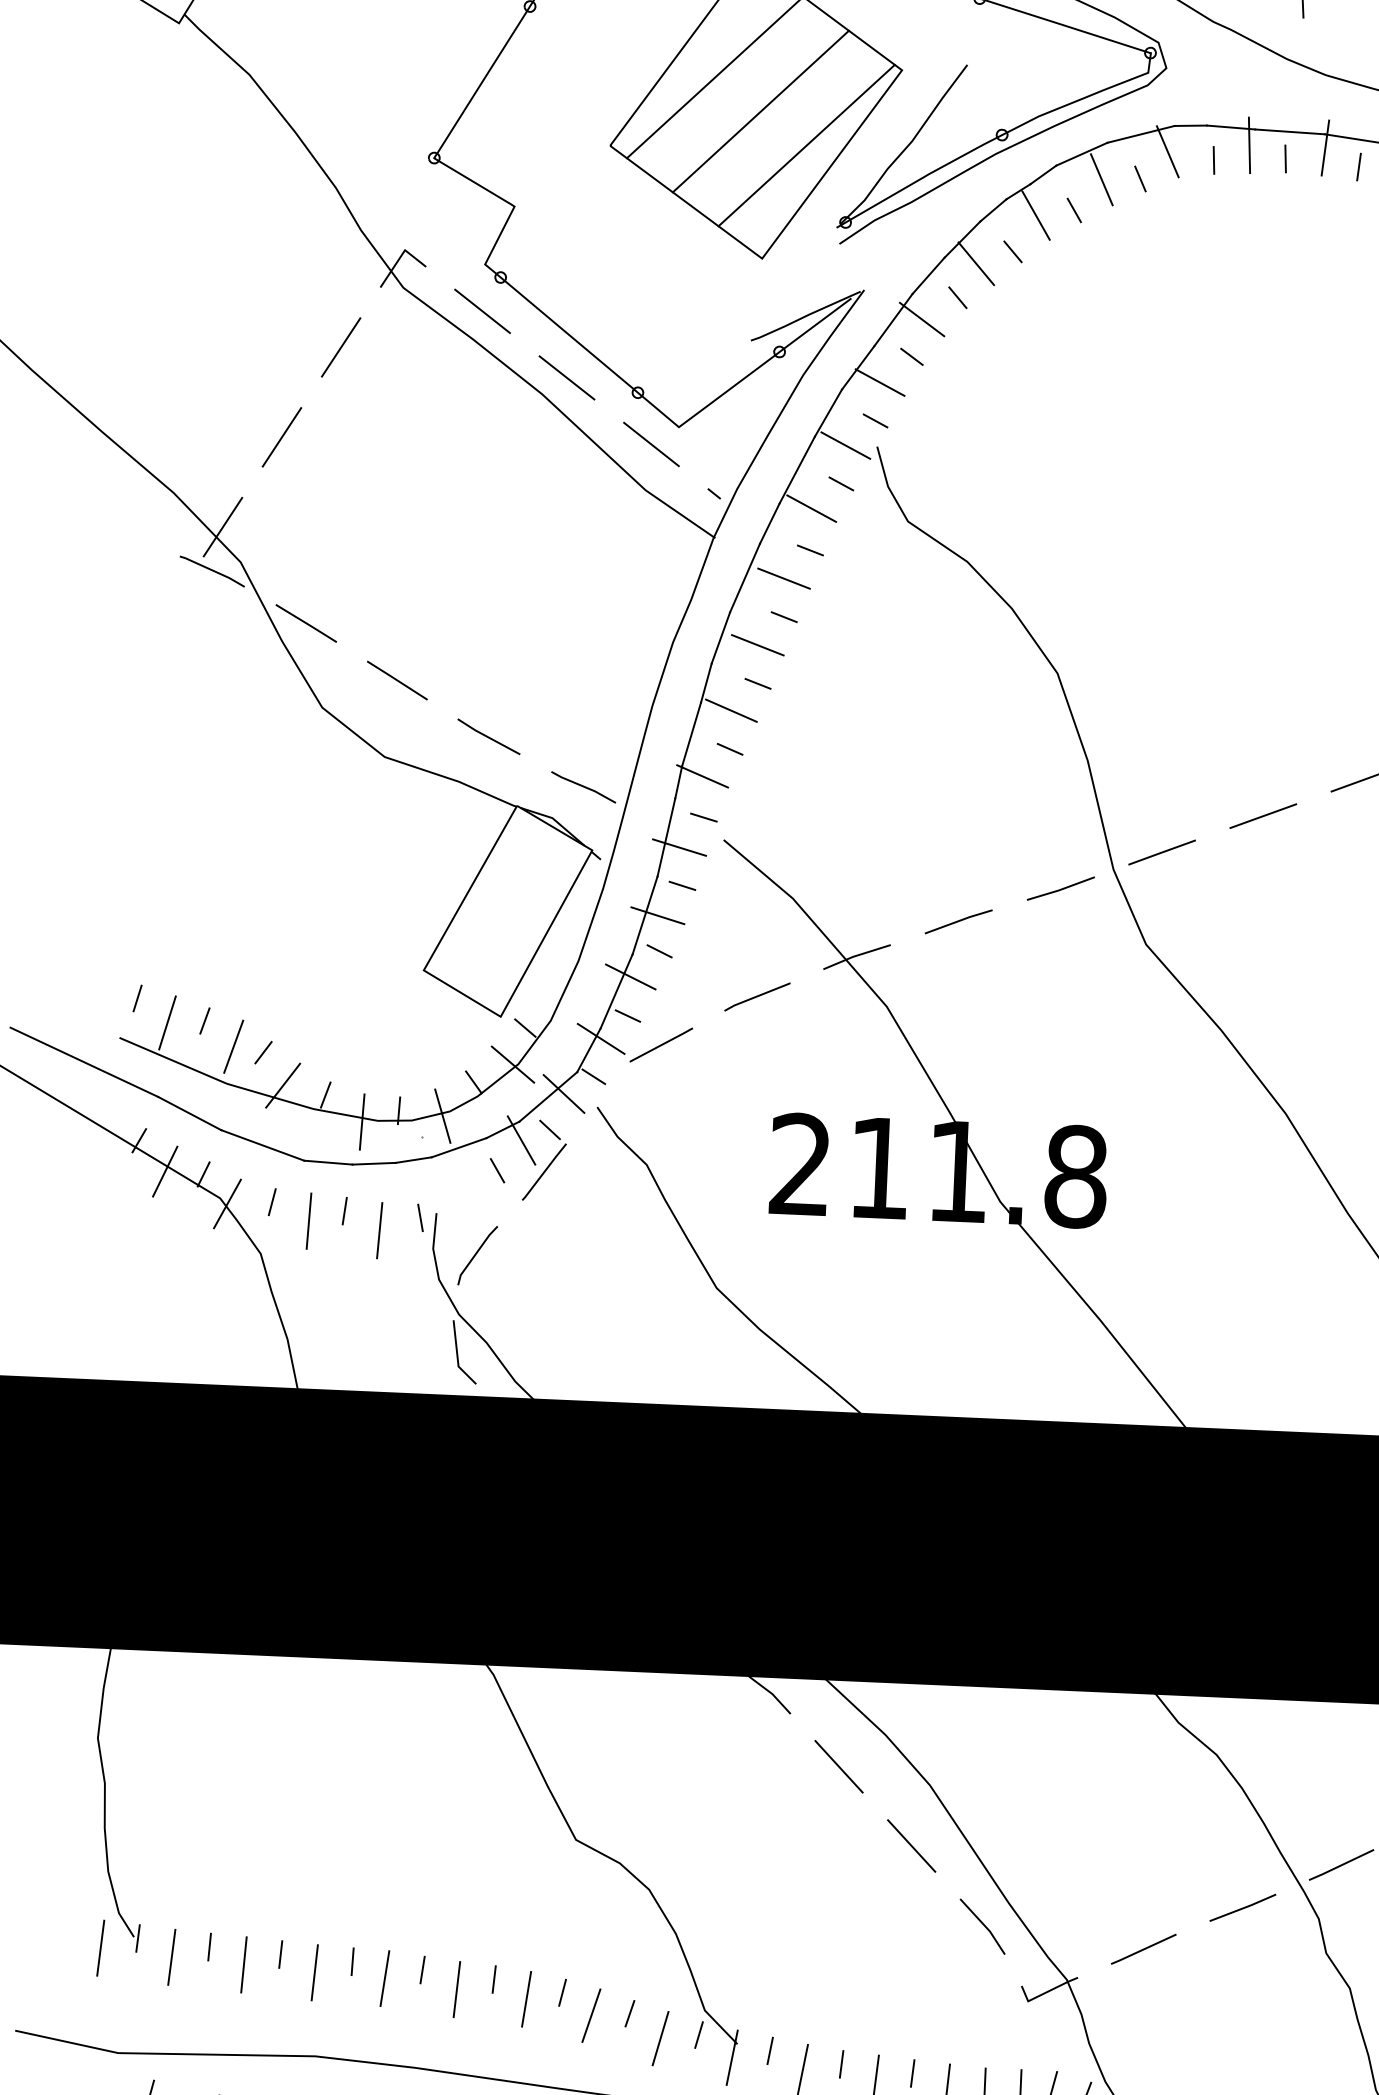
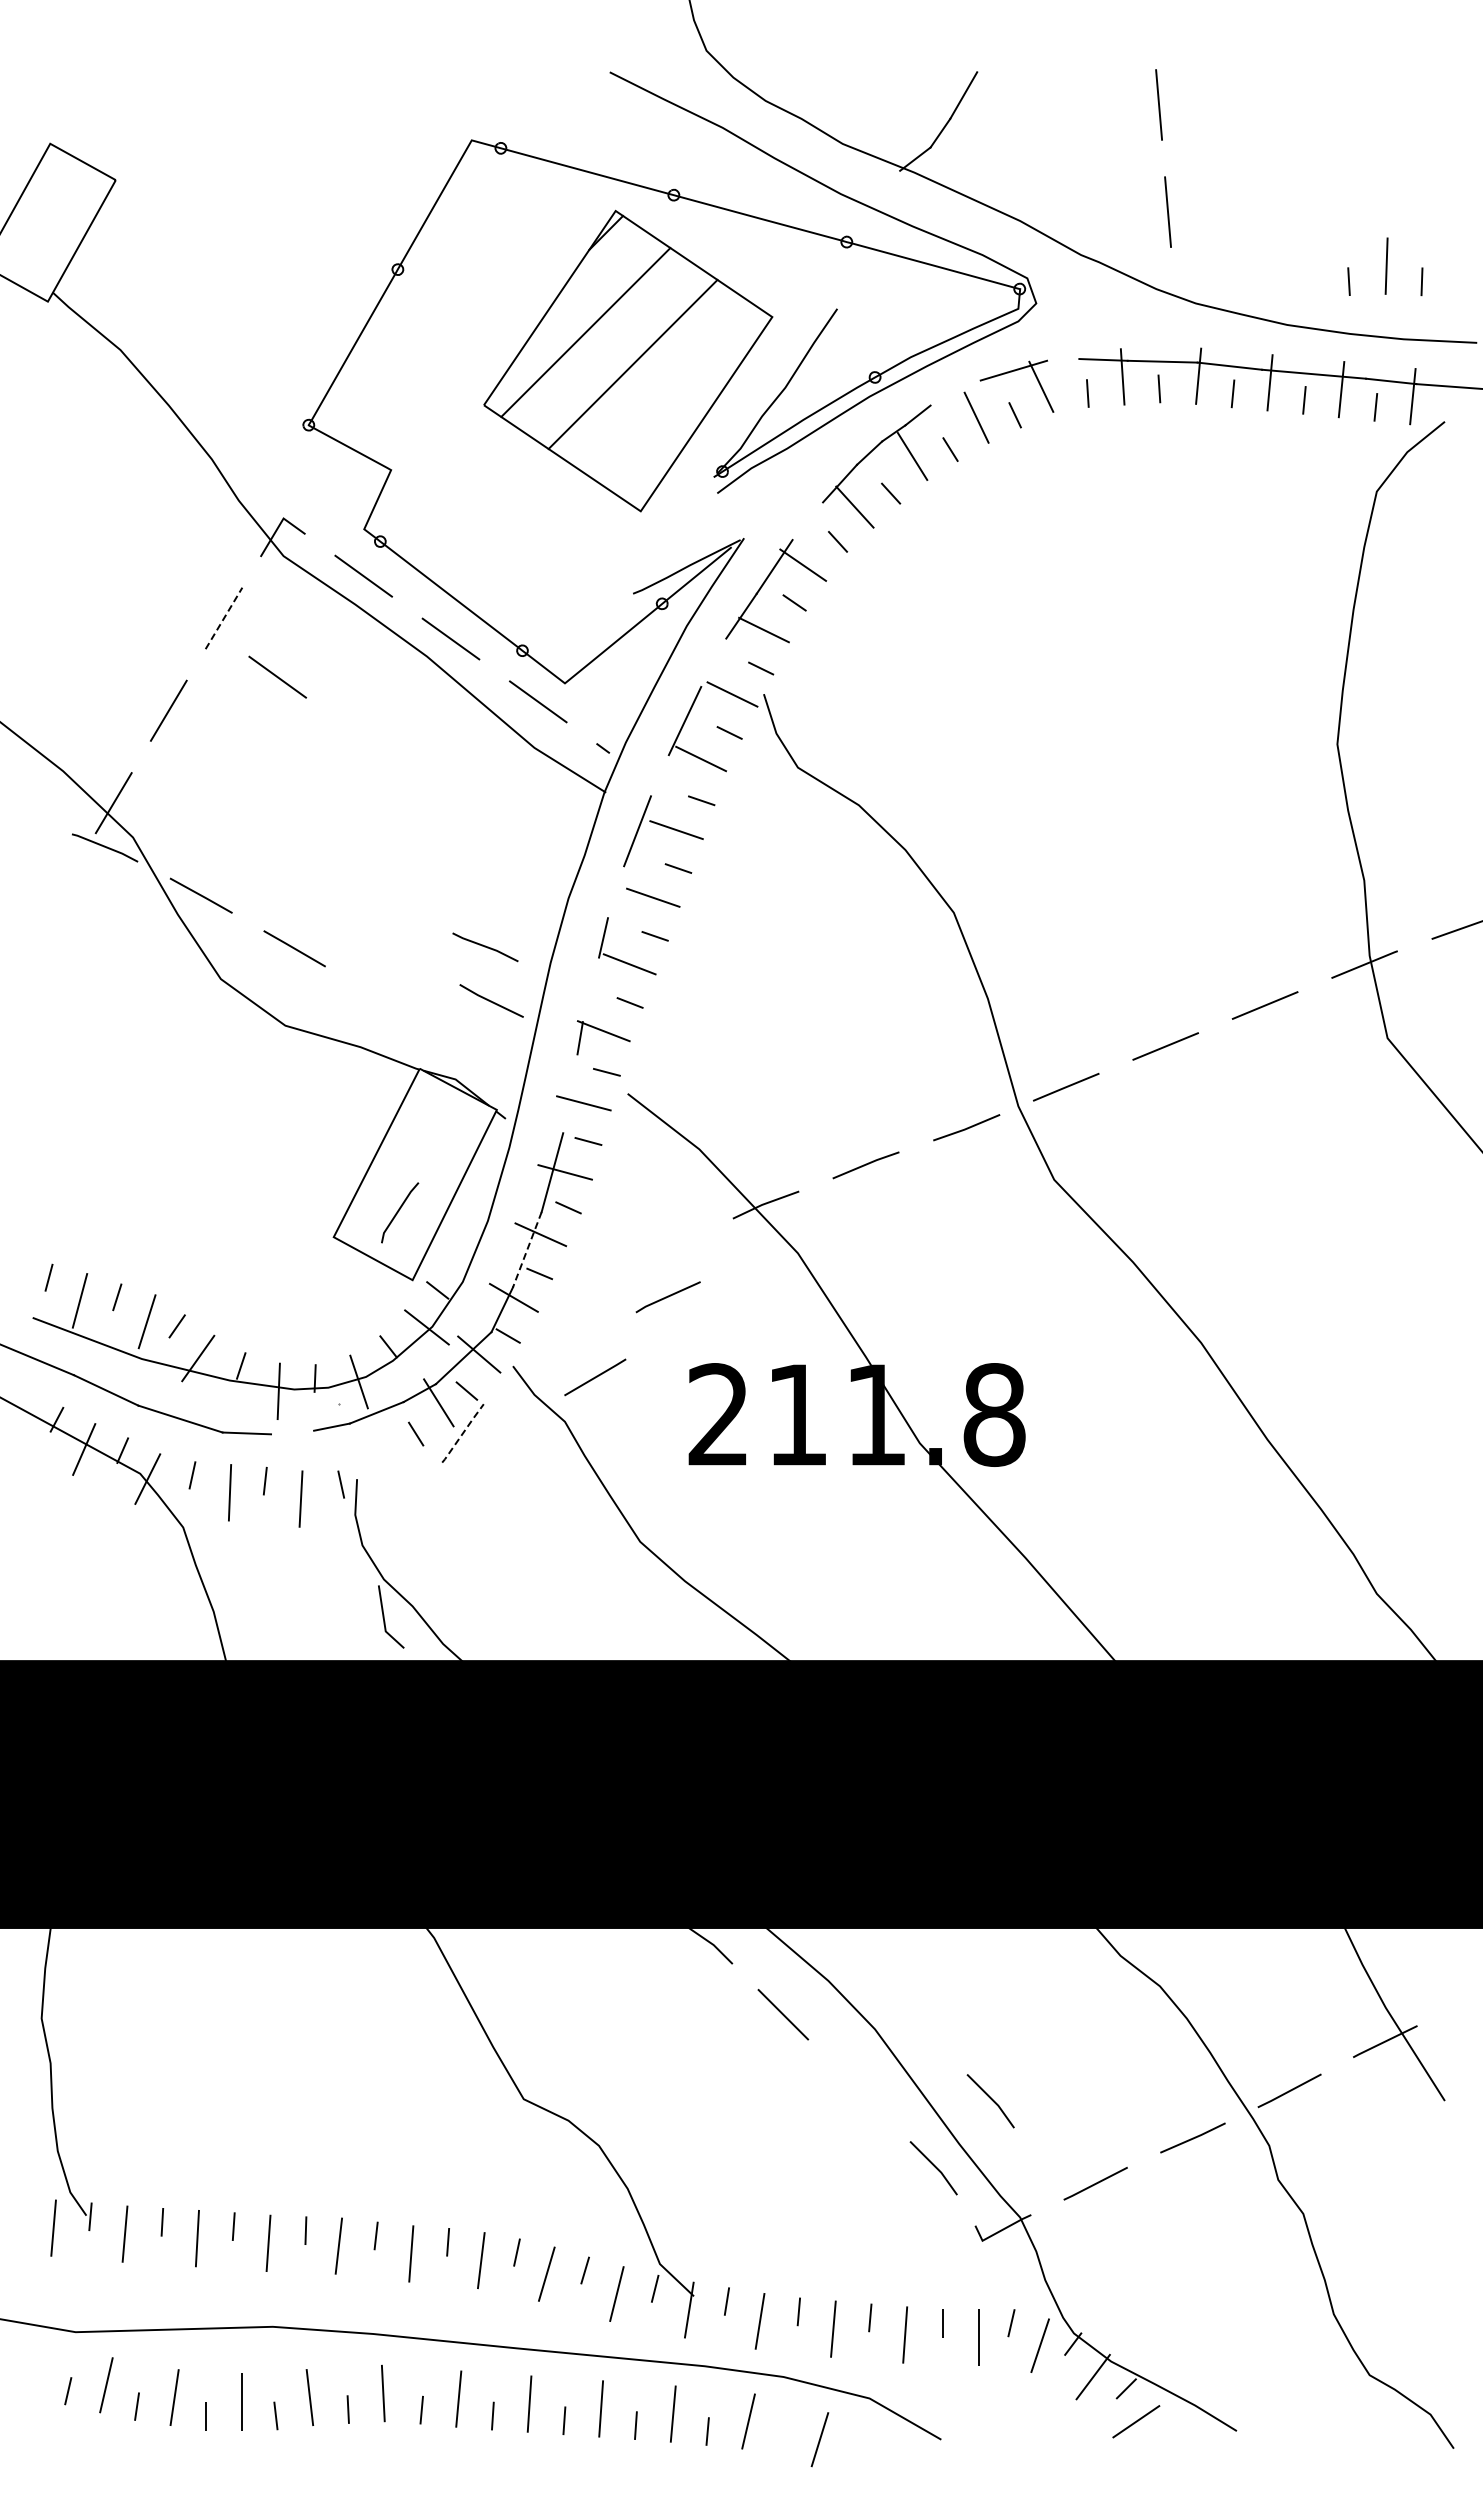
line: (1191, 125) -> (1063, 359), removed
line: (805, 145) -> (679, 396), removed
line: (1081, 153) -> (955, 392), removed
line: (928, 276) -> (807, 521), removed
line: (341, 347) -> (224, 618), solid -> dashed
line: (392, 407) -> (277, 676), added
line: (828, 412) -> (713, 662), removed
line: (769, 523) -> (659, 775), removed
line: (720, 638) -> (615, 892), removed
line: (691, 734) -> (590, 989), removed
line: (488, 736) -> (491, 1000), moved
line: (583, 787) -> (485, 947), moved
line: (666, 837) -> (570, 1093), removed
line: (616, 992) -> (527, 1250), solid -> dashed
line: (756, 997) -> (667, 1297), moved
line: (661, 1045) -> (595, 1377), moved
line: (374, 1163) -> (292, 1432), removed
line: (543, 1172) -> (462, 1433), solid -> dashed
line: (477, 1254) -> (399, 1211), moved
line: (911, 1845) -> (859, 2090), removed
line: (1043, 1861) -> (991, 2100), added

